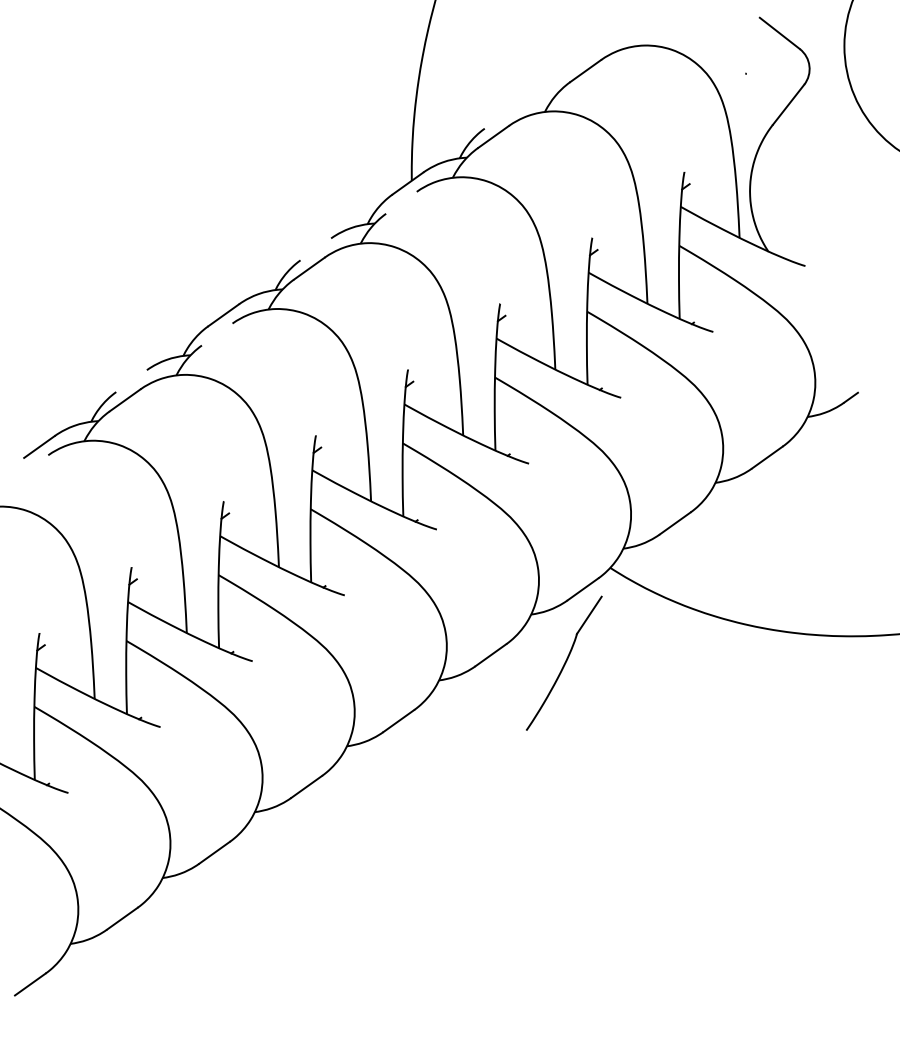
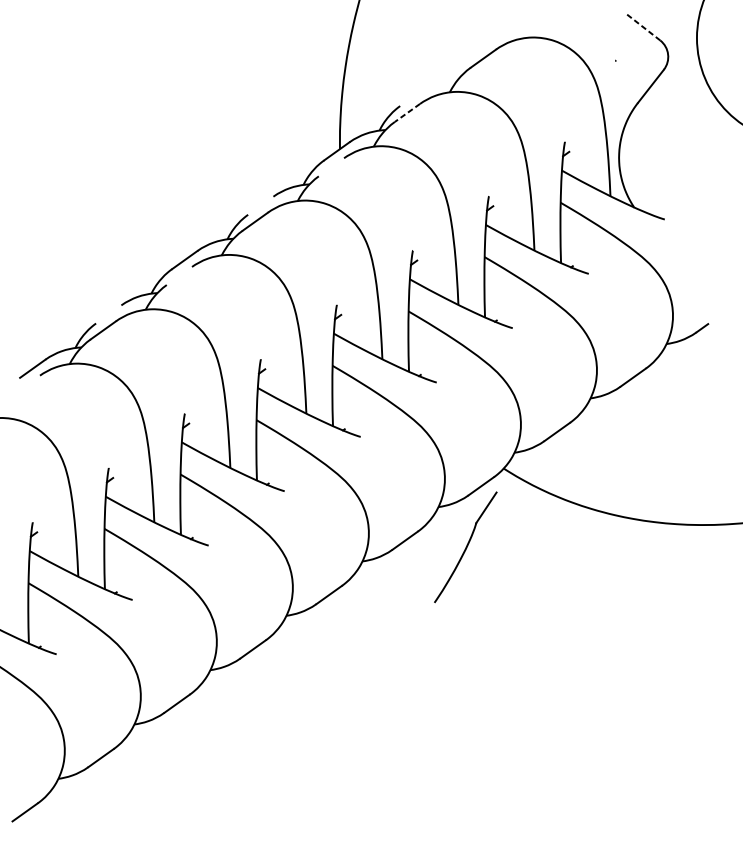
line: (780, 33) -> (644, 27), solid -> dashed
line: (493, 136) -> (407, 112), solid -> dashed

